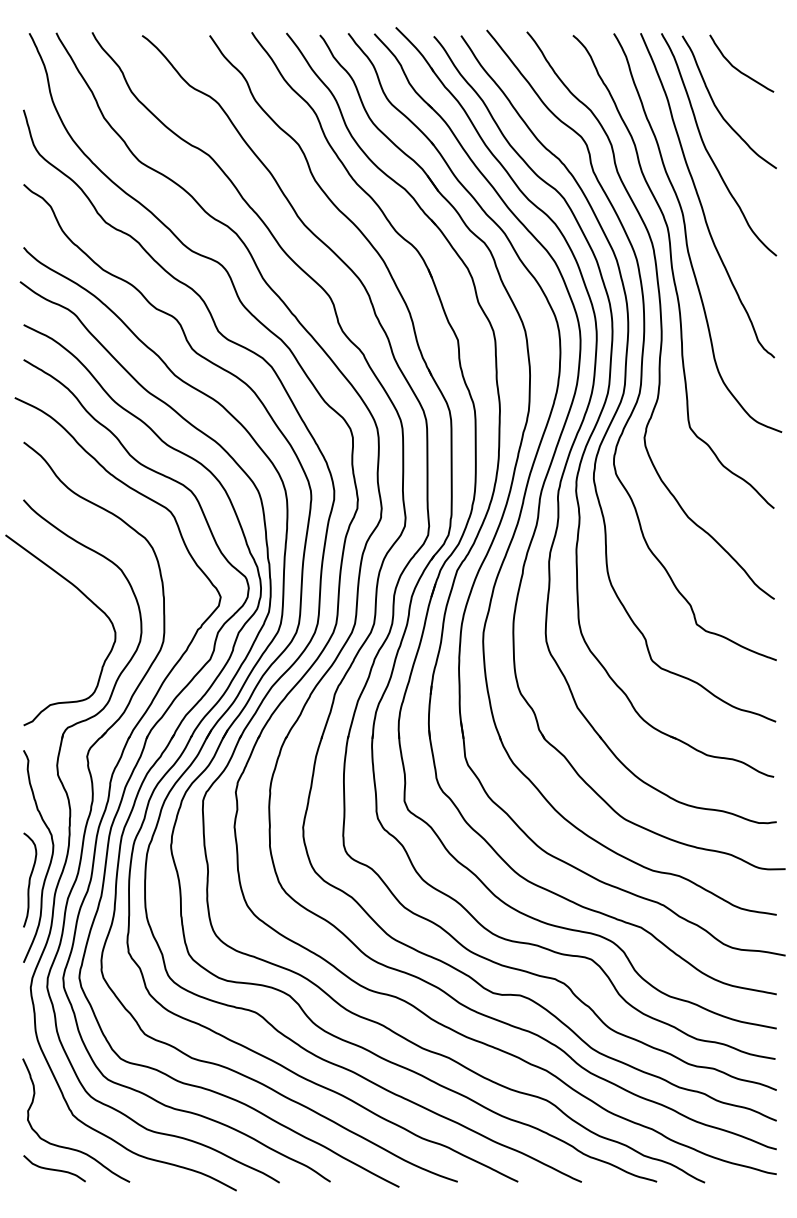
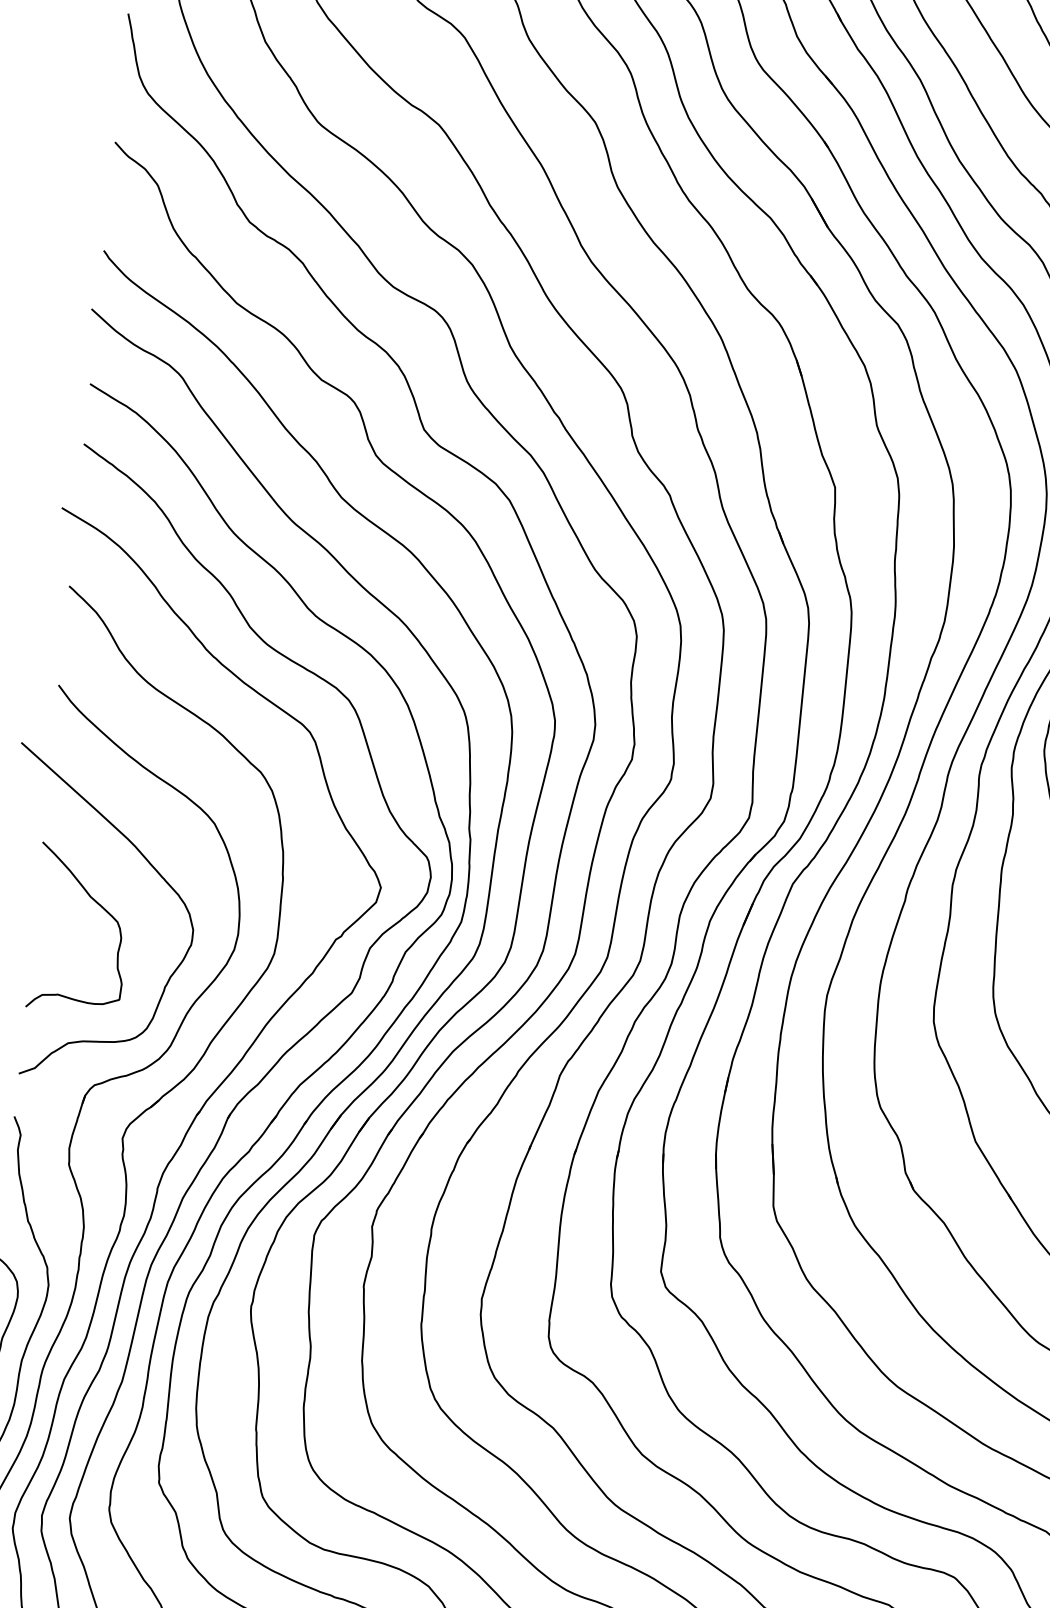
curve: (60, 625) -> (99, 908), added

